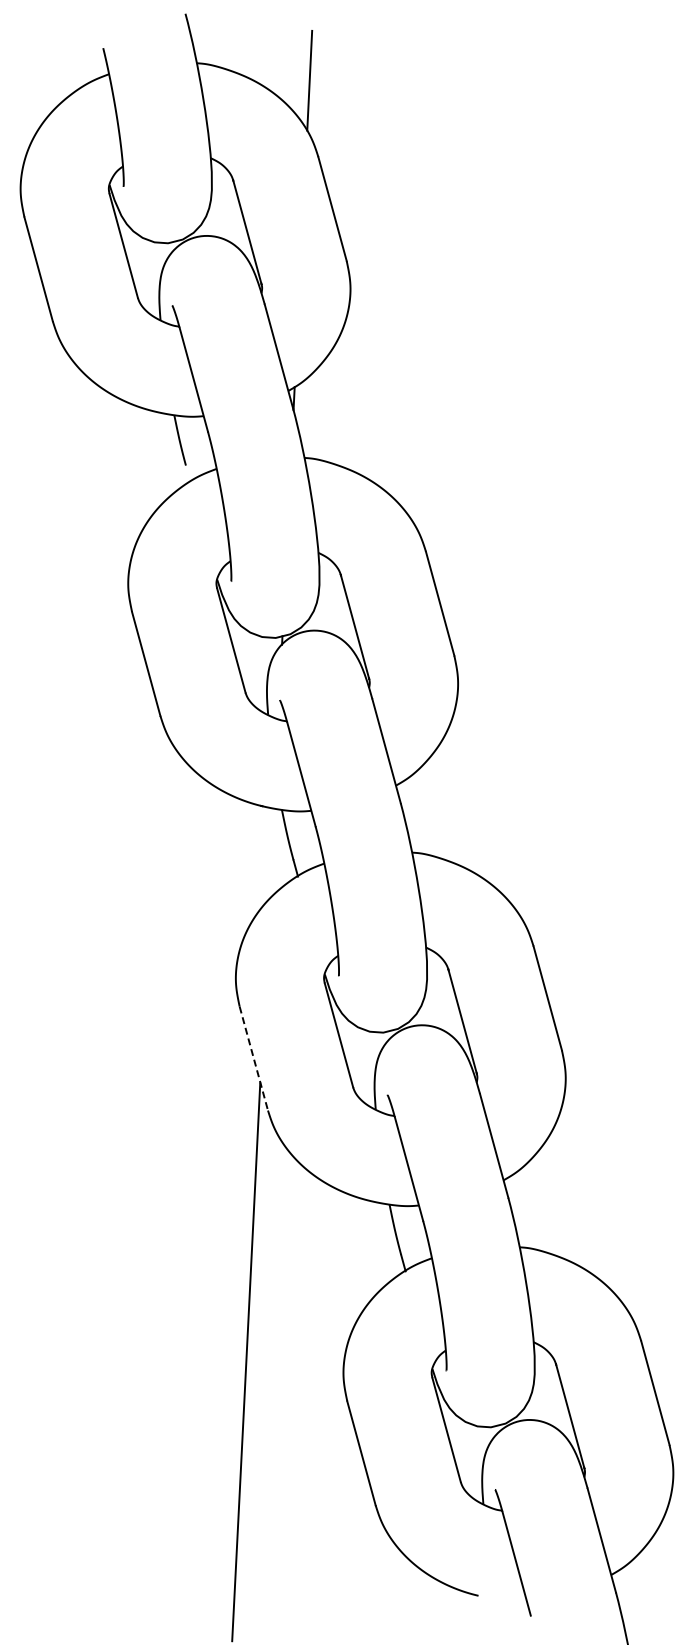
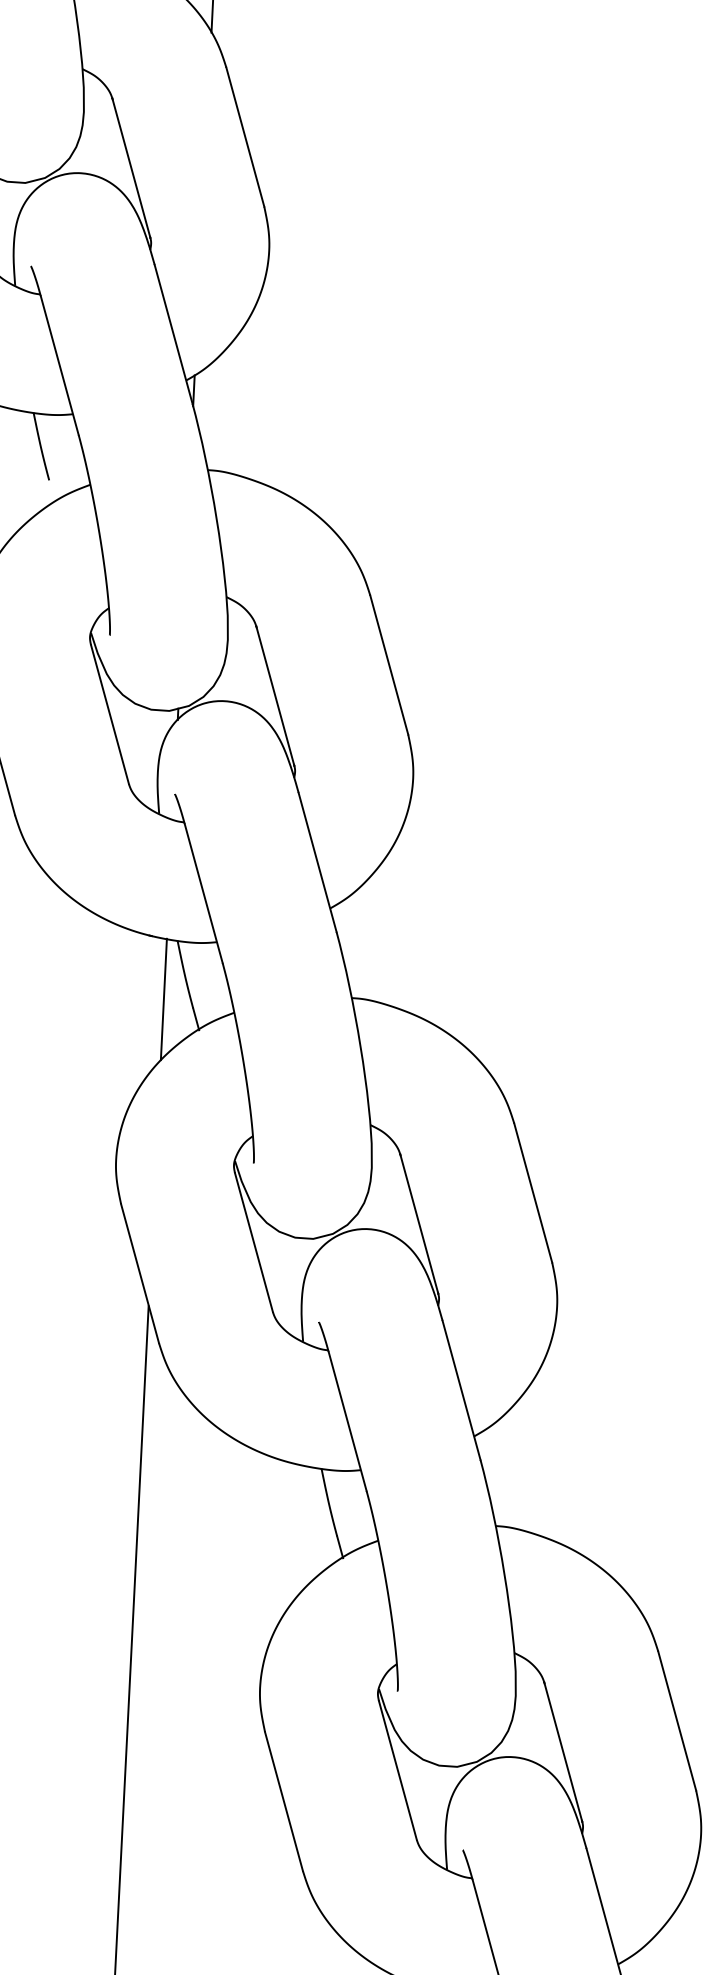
line: (271, 853) -> (163, 999), added
line: (253, 1058) -> (139, 1273), dashed -> solid

